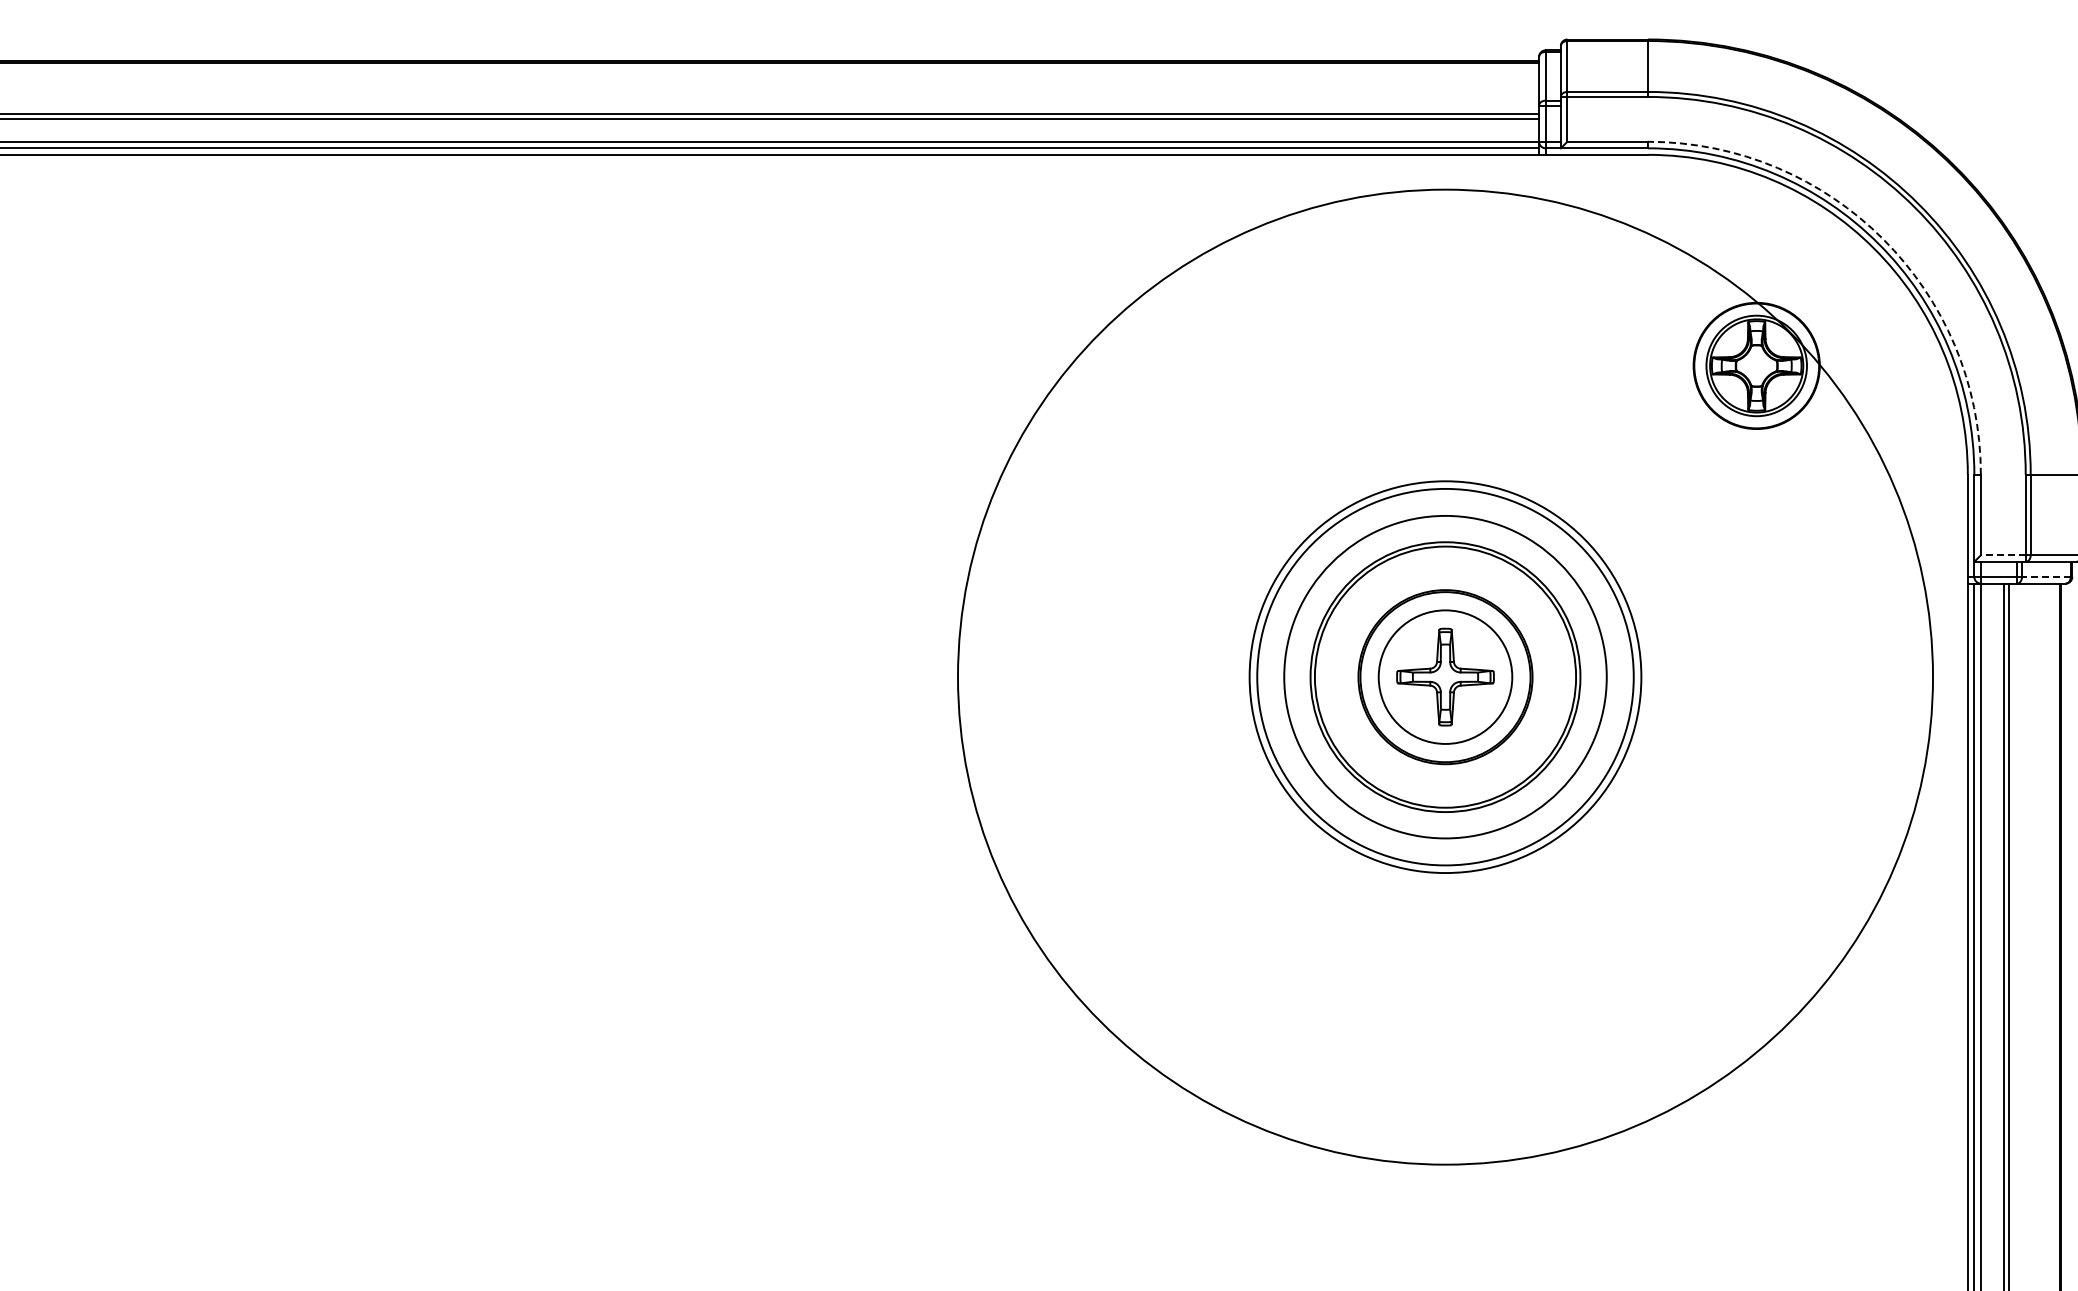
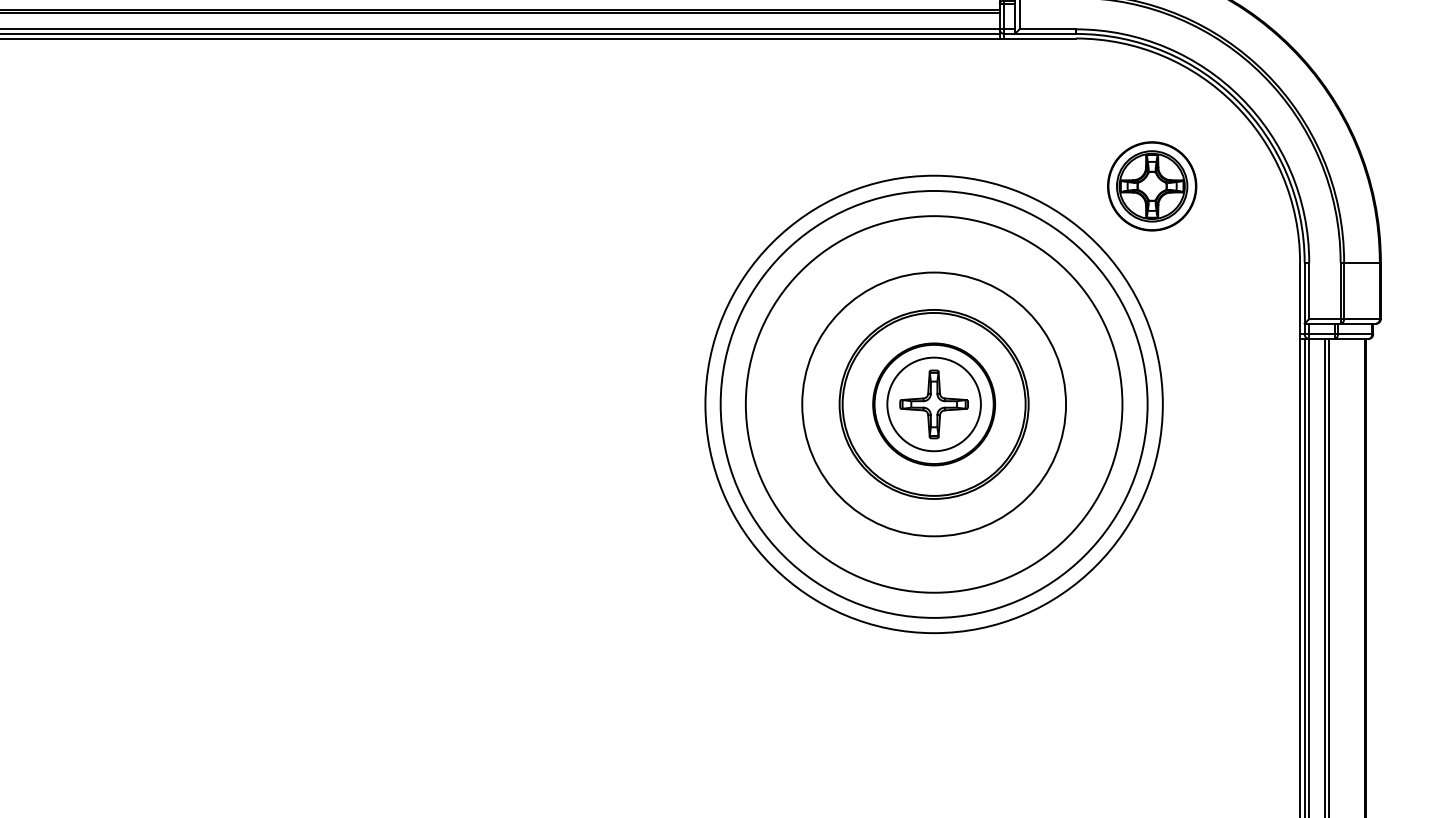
arc: (1883, 239) -> (1241, 97), dashed -> solid
line: (2002, 555) -> (1324, 319), dashed -> solid
line: (2045, 577) -> (1354, 334), dashed -> solid
circle: (1445, 676) -> (934, 403), size x0.62
circle: (1445, 676) -> (934, 403), size x1.67
circle: (1445, 676) -> (934, 403), size x1.67

